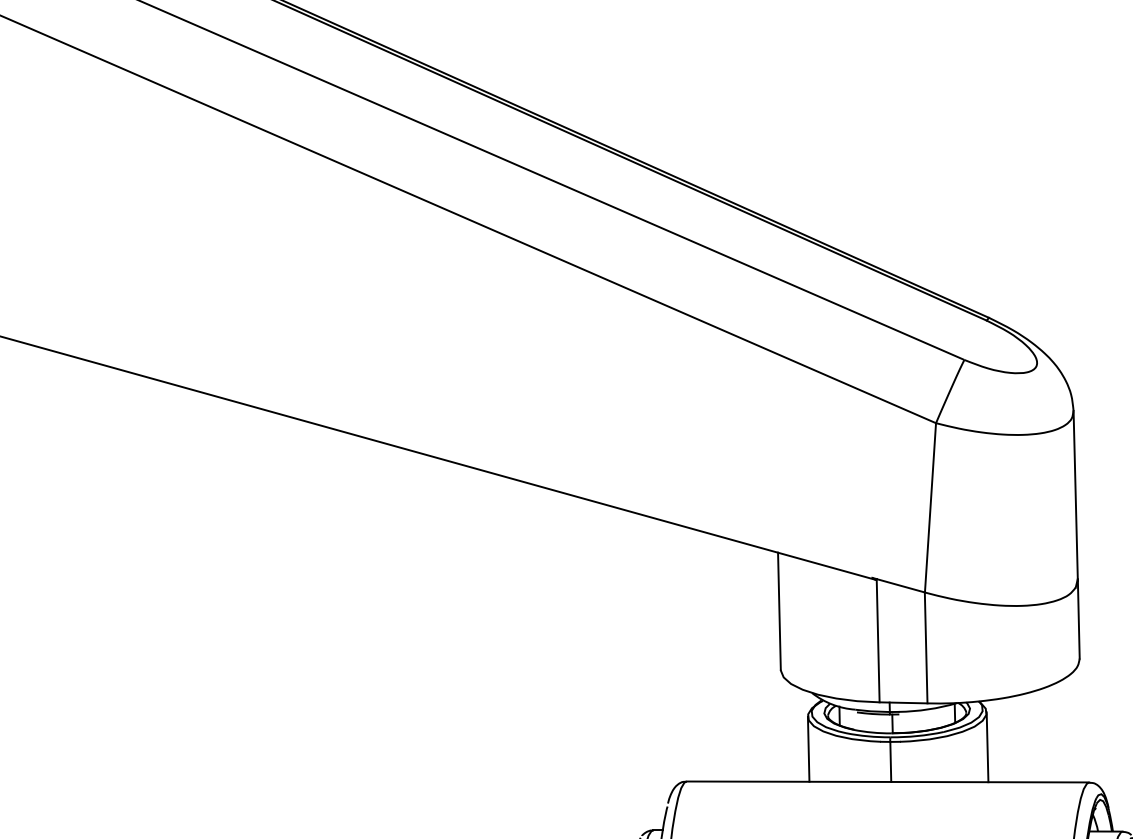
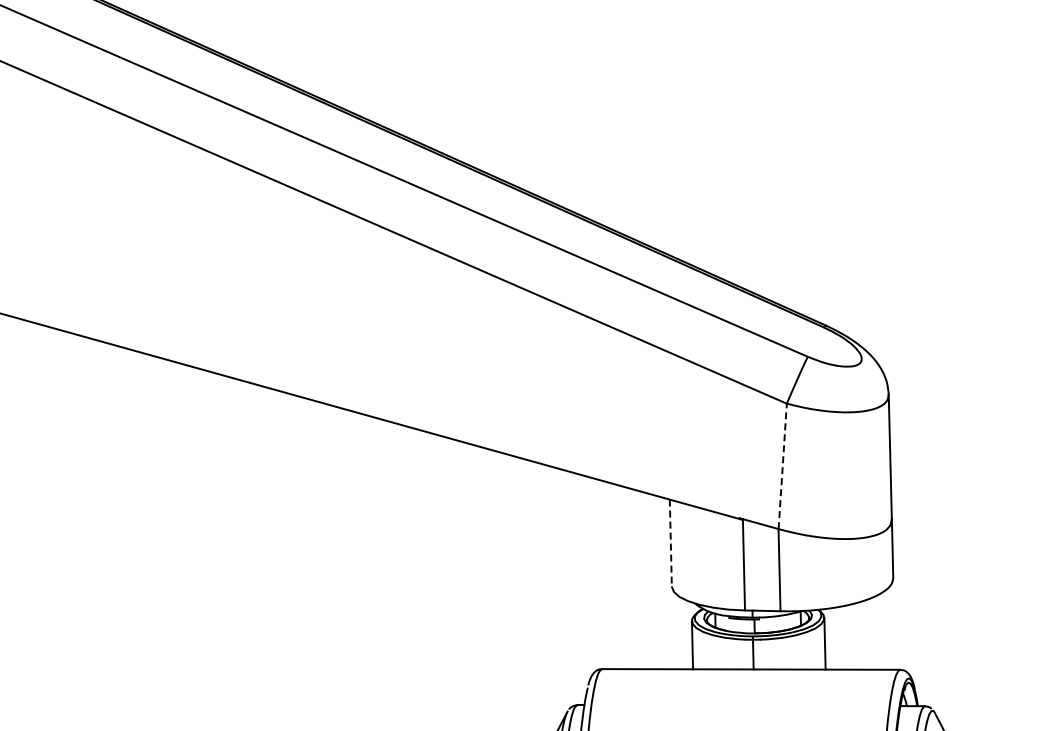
line: (930, 508) -> (782, 466), solid -> dashed
line: (778, 611) -> (670, 543), solid -> dashed

